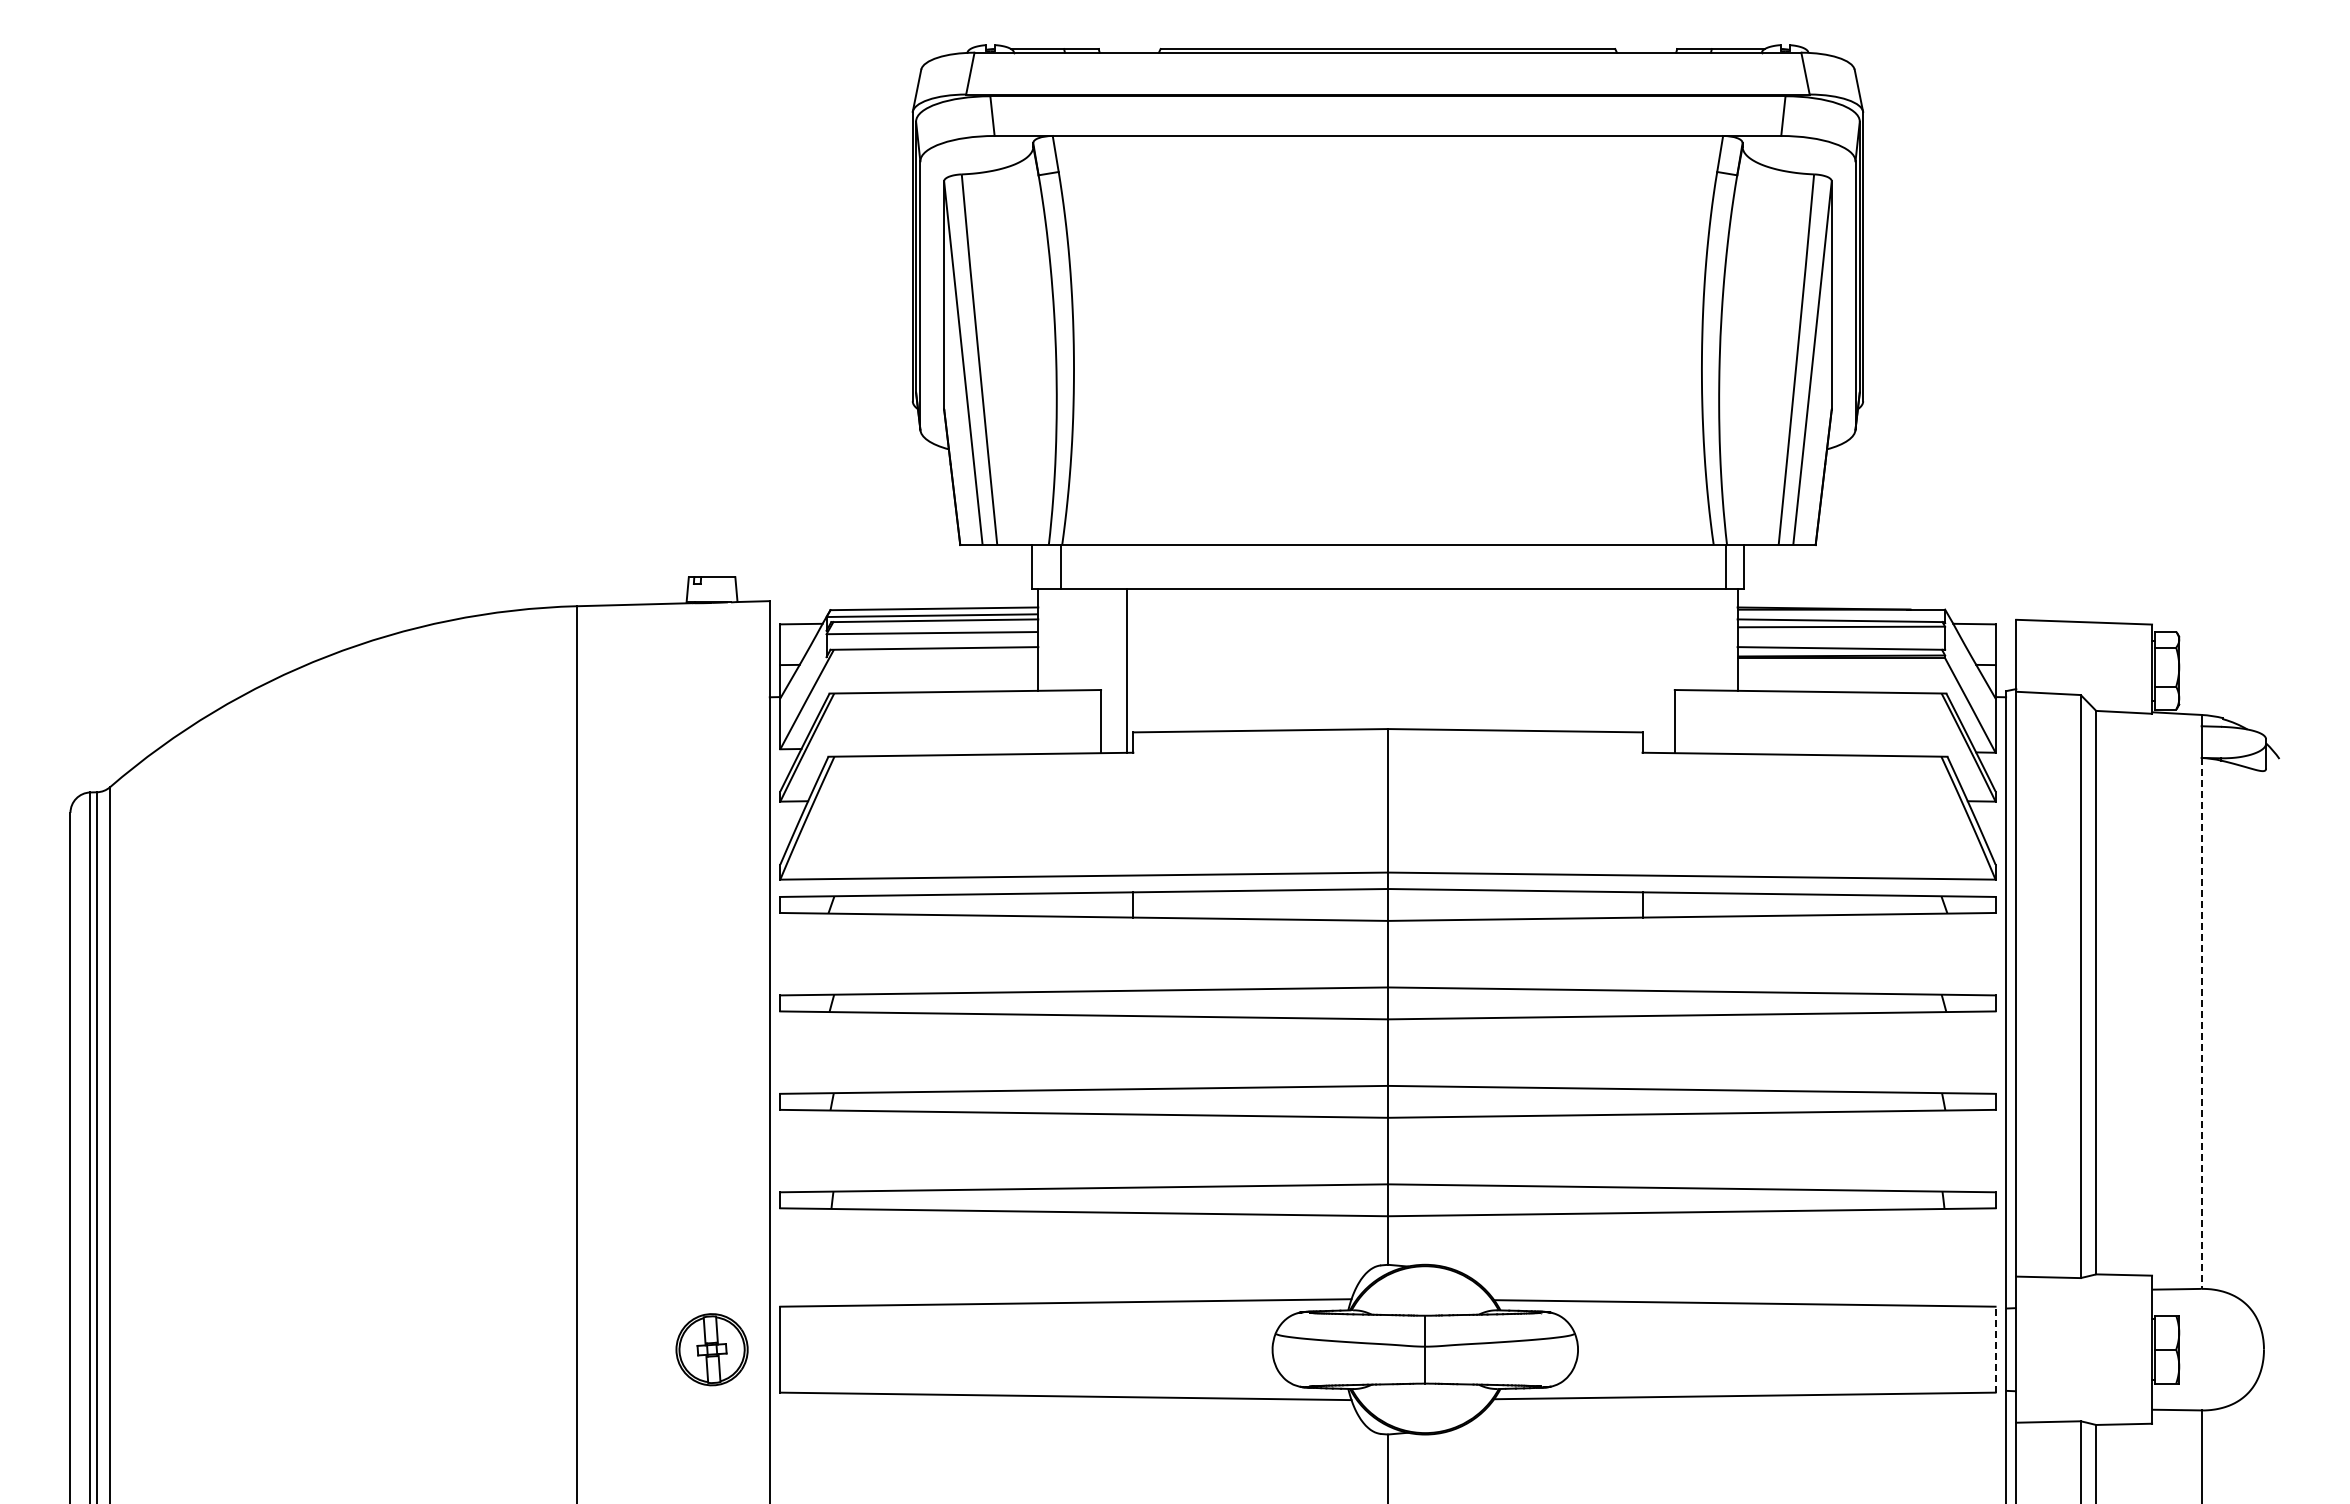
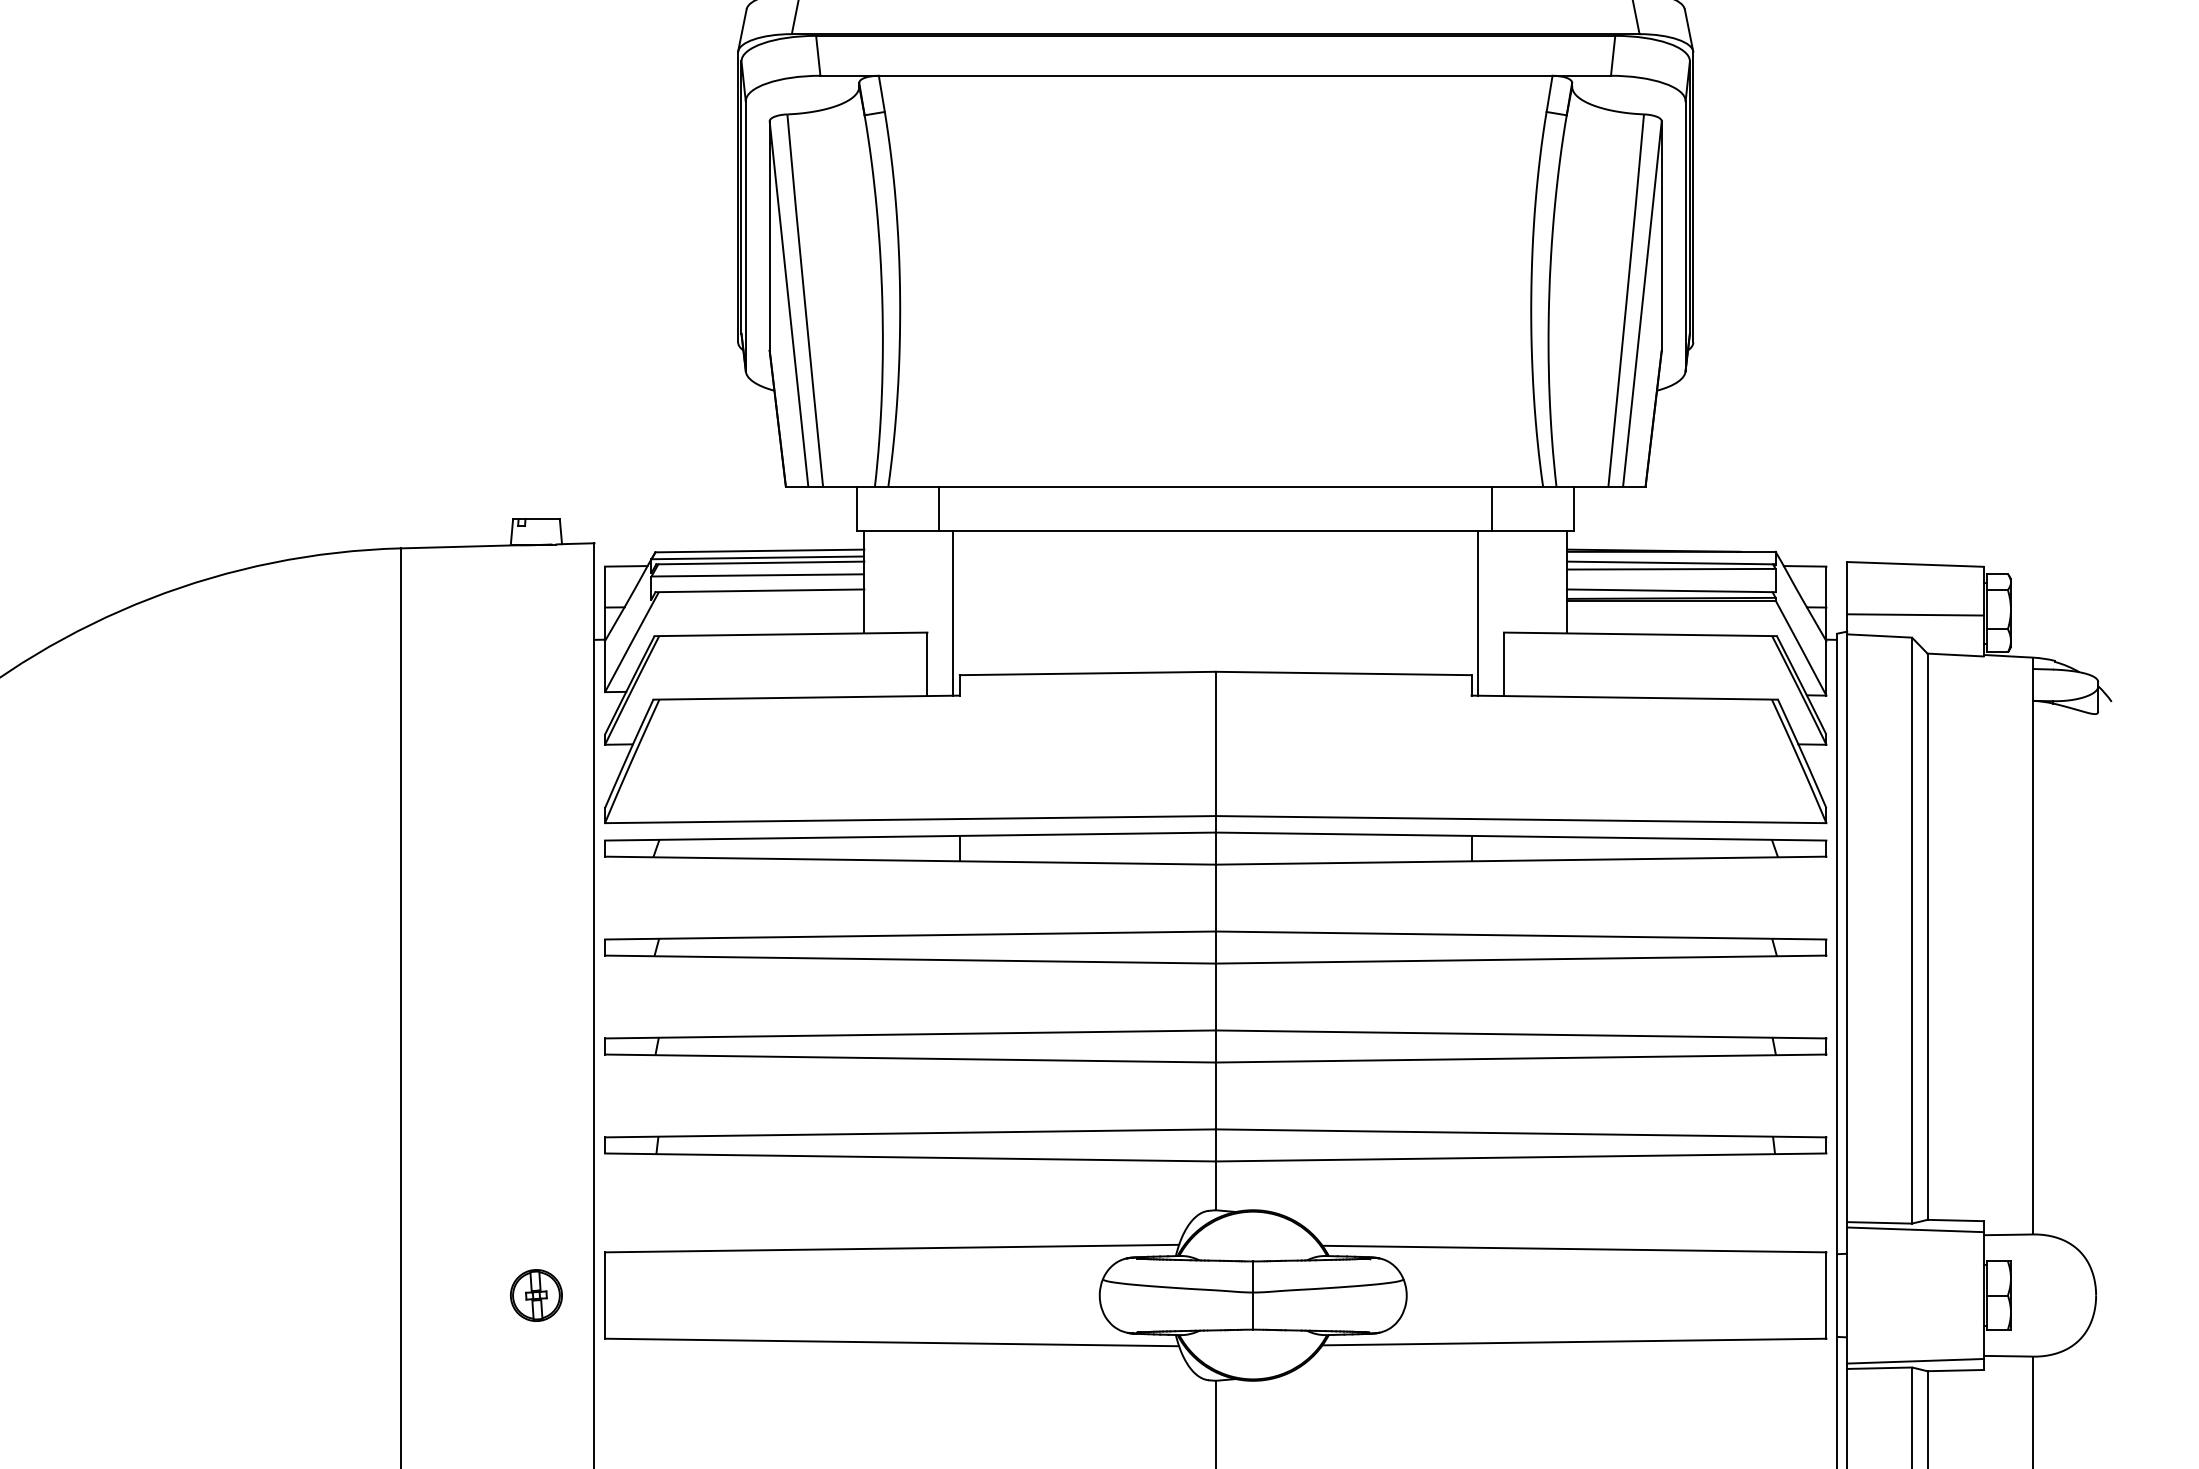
line: (1060, 567) -> (938, 509), moved
line: (1725, 567) -> (1491, 509), moved
line: (1649, 670) -> (1478, 612), added
line: (2084, 672) -> (1915, 614), added
line: (2201, 1023) -> (2033, 967), dashed -> solid
line: (2084, 1283) -> (1915, 1229), added
part: (711, 1349) -> (535, 1295), size x0.71
line: (1995, 1349) -> (1826, 1295), dashed -> solid
line: (2084, 1414) -> (1915, 1360), added

